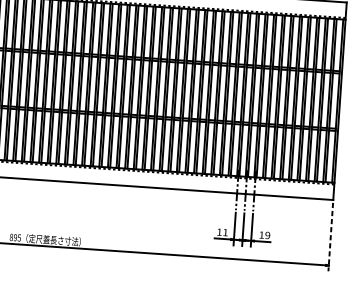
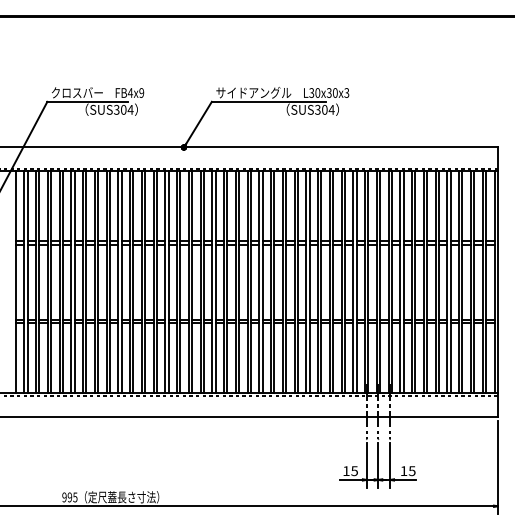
text: (225, 232) -> (354, 471), 11 -> 15
text: (267, 235) -> (411, 470), 19 -> 15
text: (11, 237) -> (64, 497), 895 -> 995
line: (330, 237) -> (497, 467), dashed -> solid

